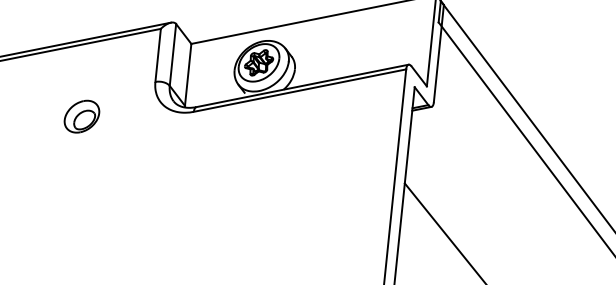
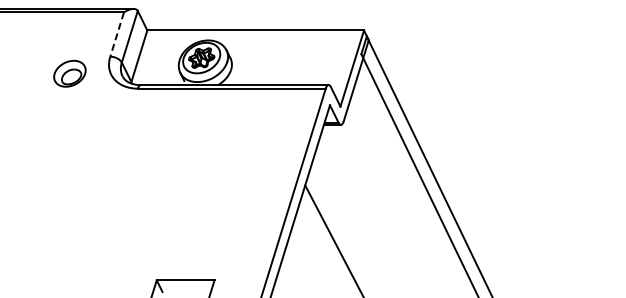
line: (158, 56) -> (117, 35), solid -> dashed
part: (81, 116) -> (69, 73), moved

